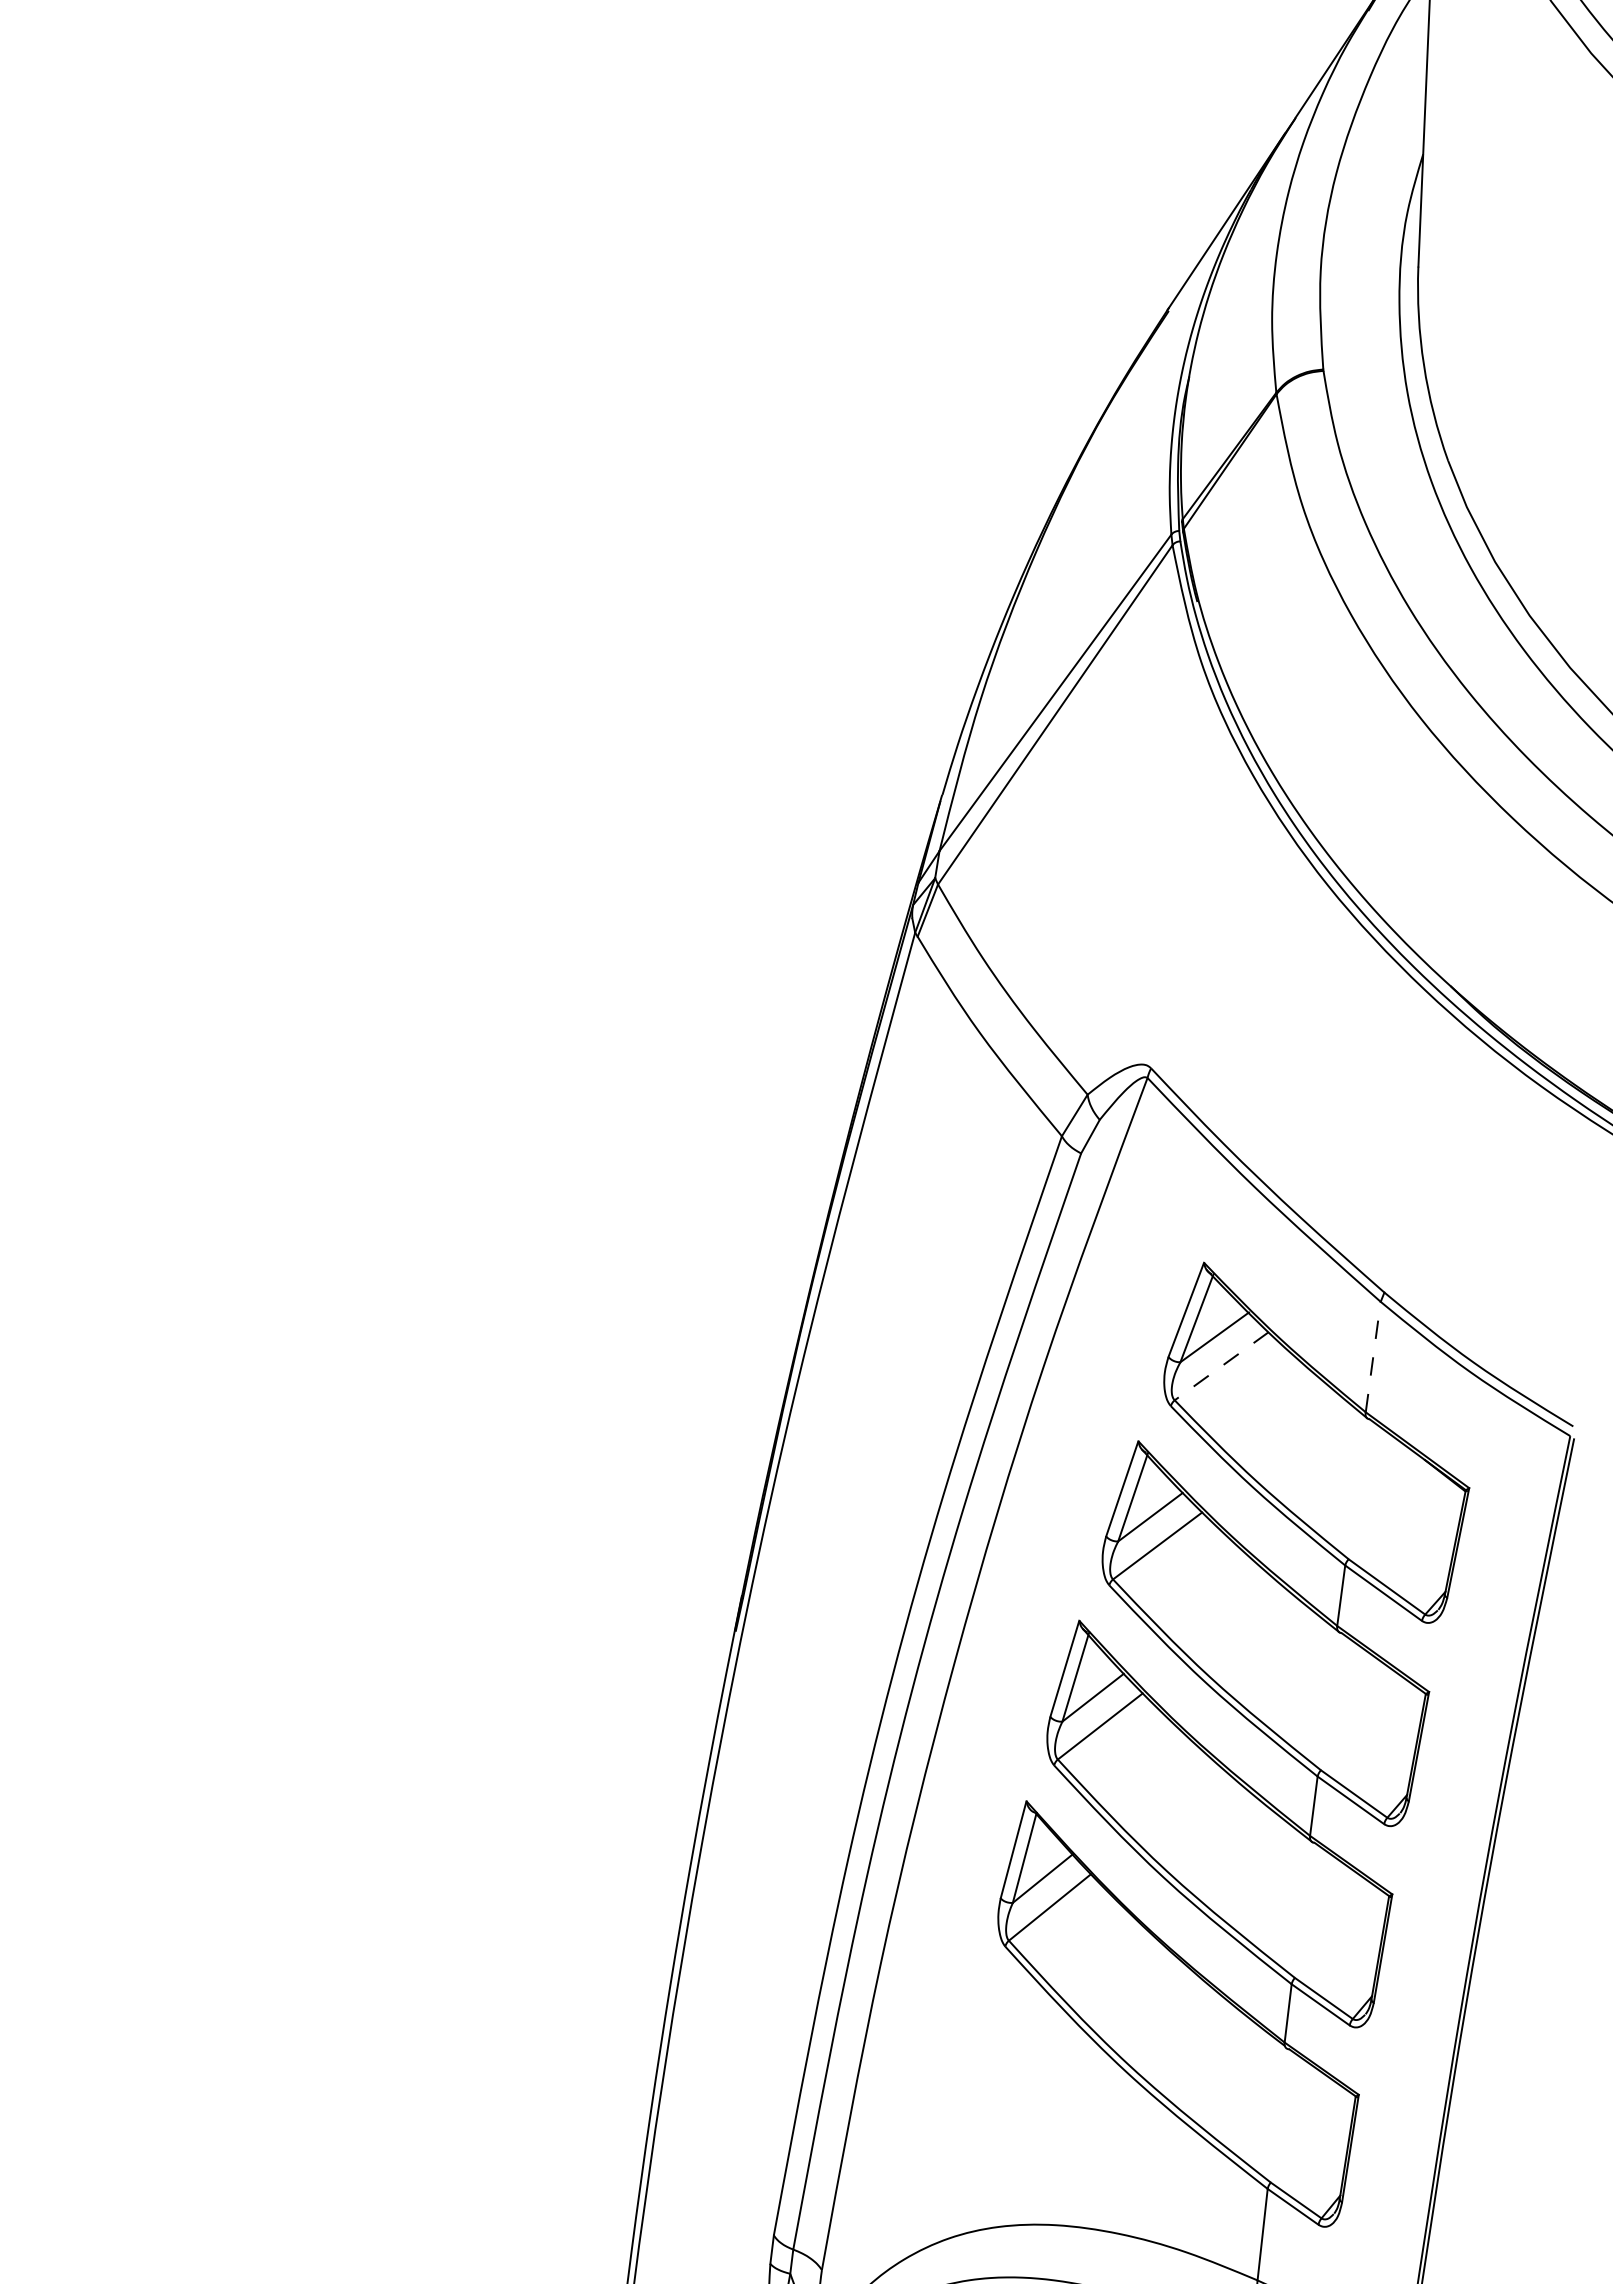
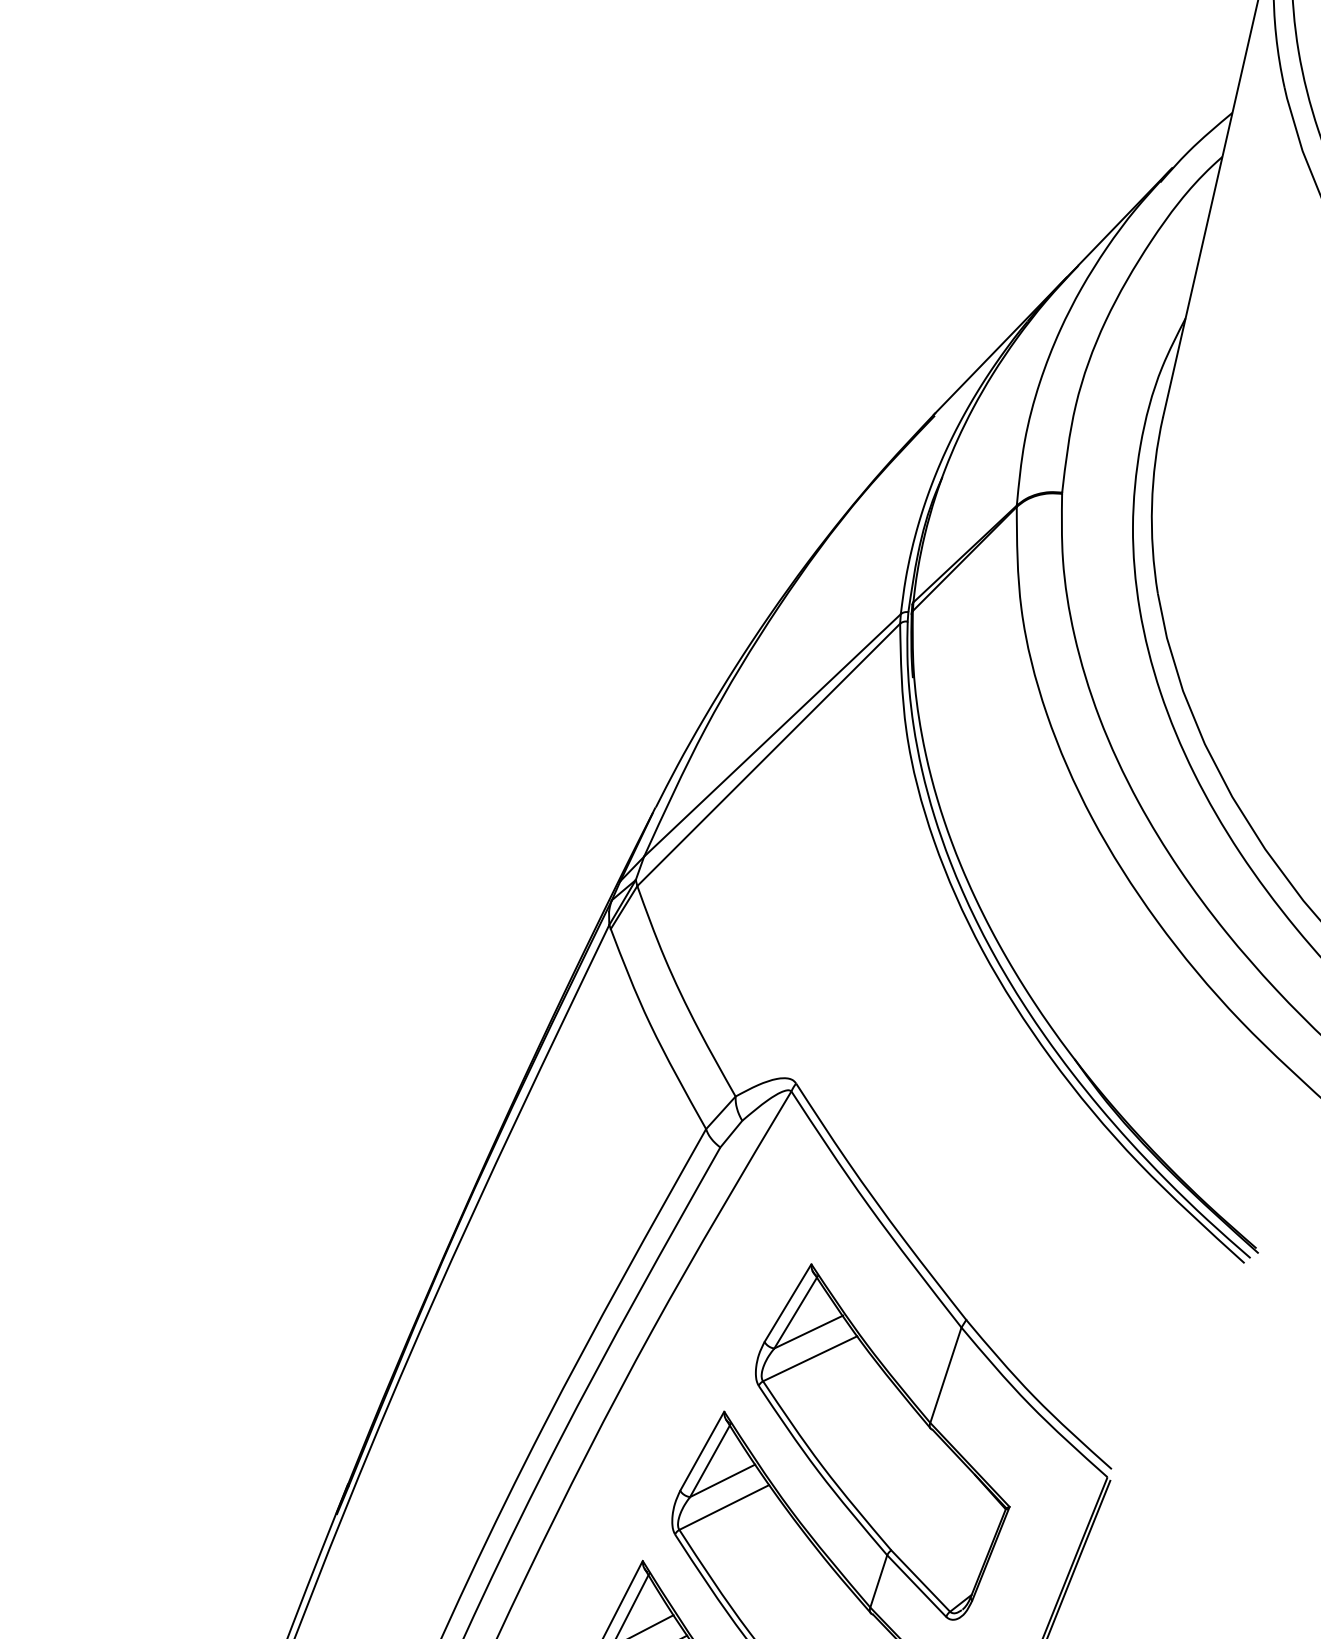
line: (1373, 1357) -> (946, 1375), dashed -> solid
line: (1221, 1366) -> (810, 1358), dashed -> solid

